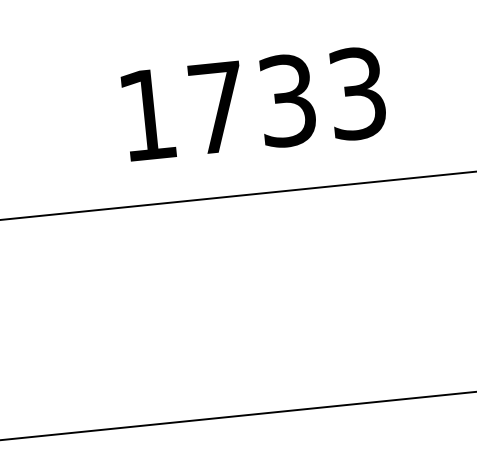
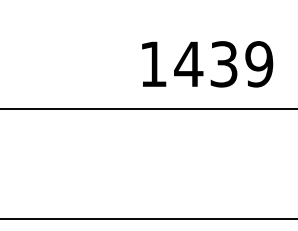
text: (286, 101) -> (223, 64), 1733 -> 1439

